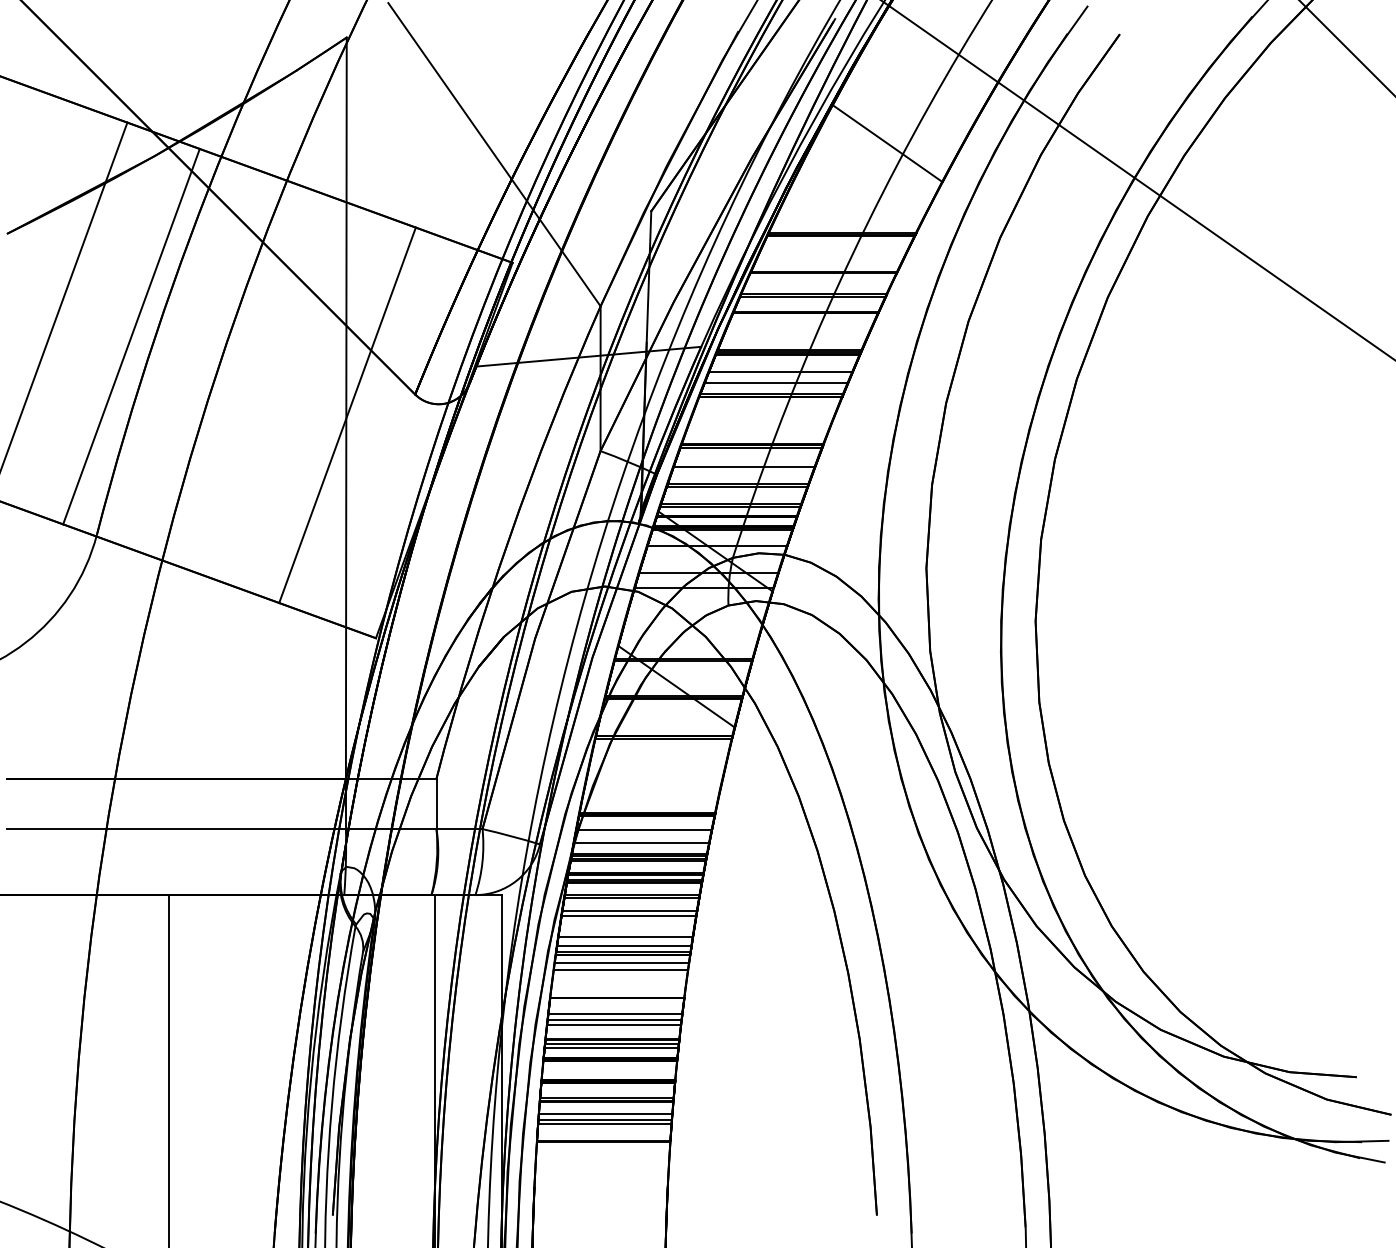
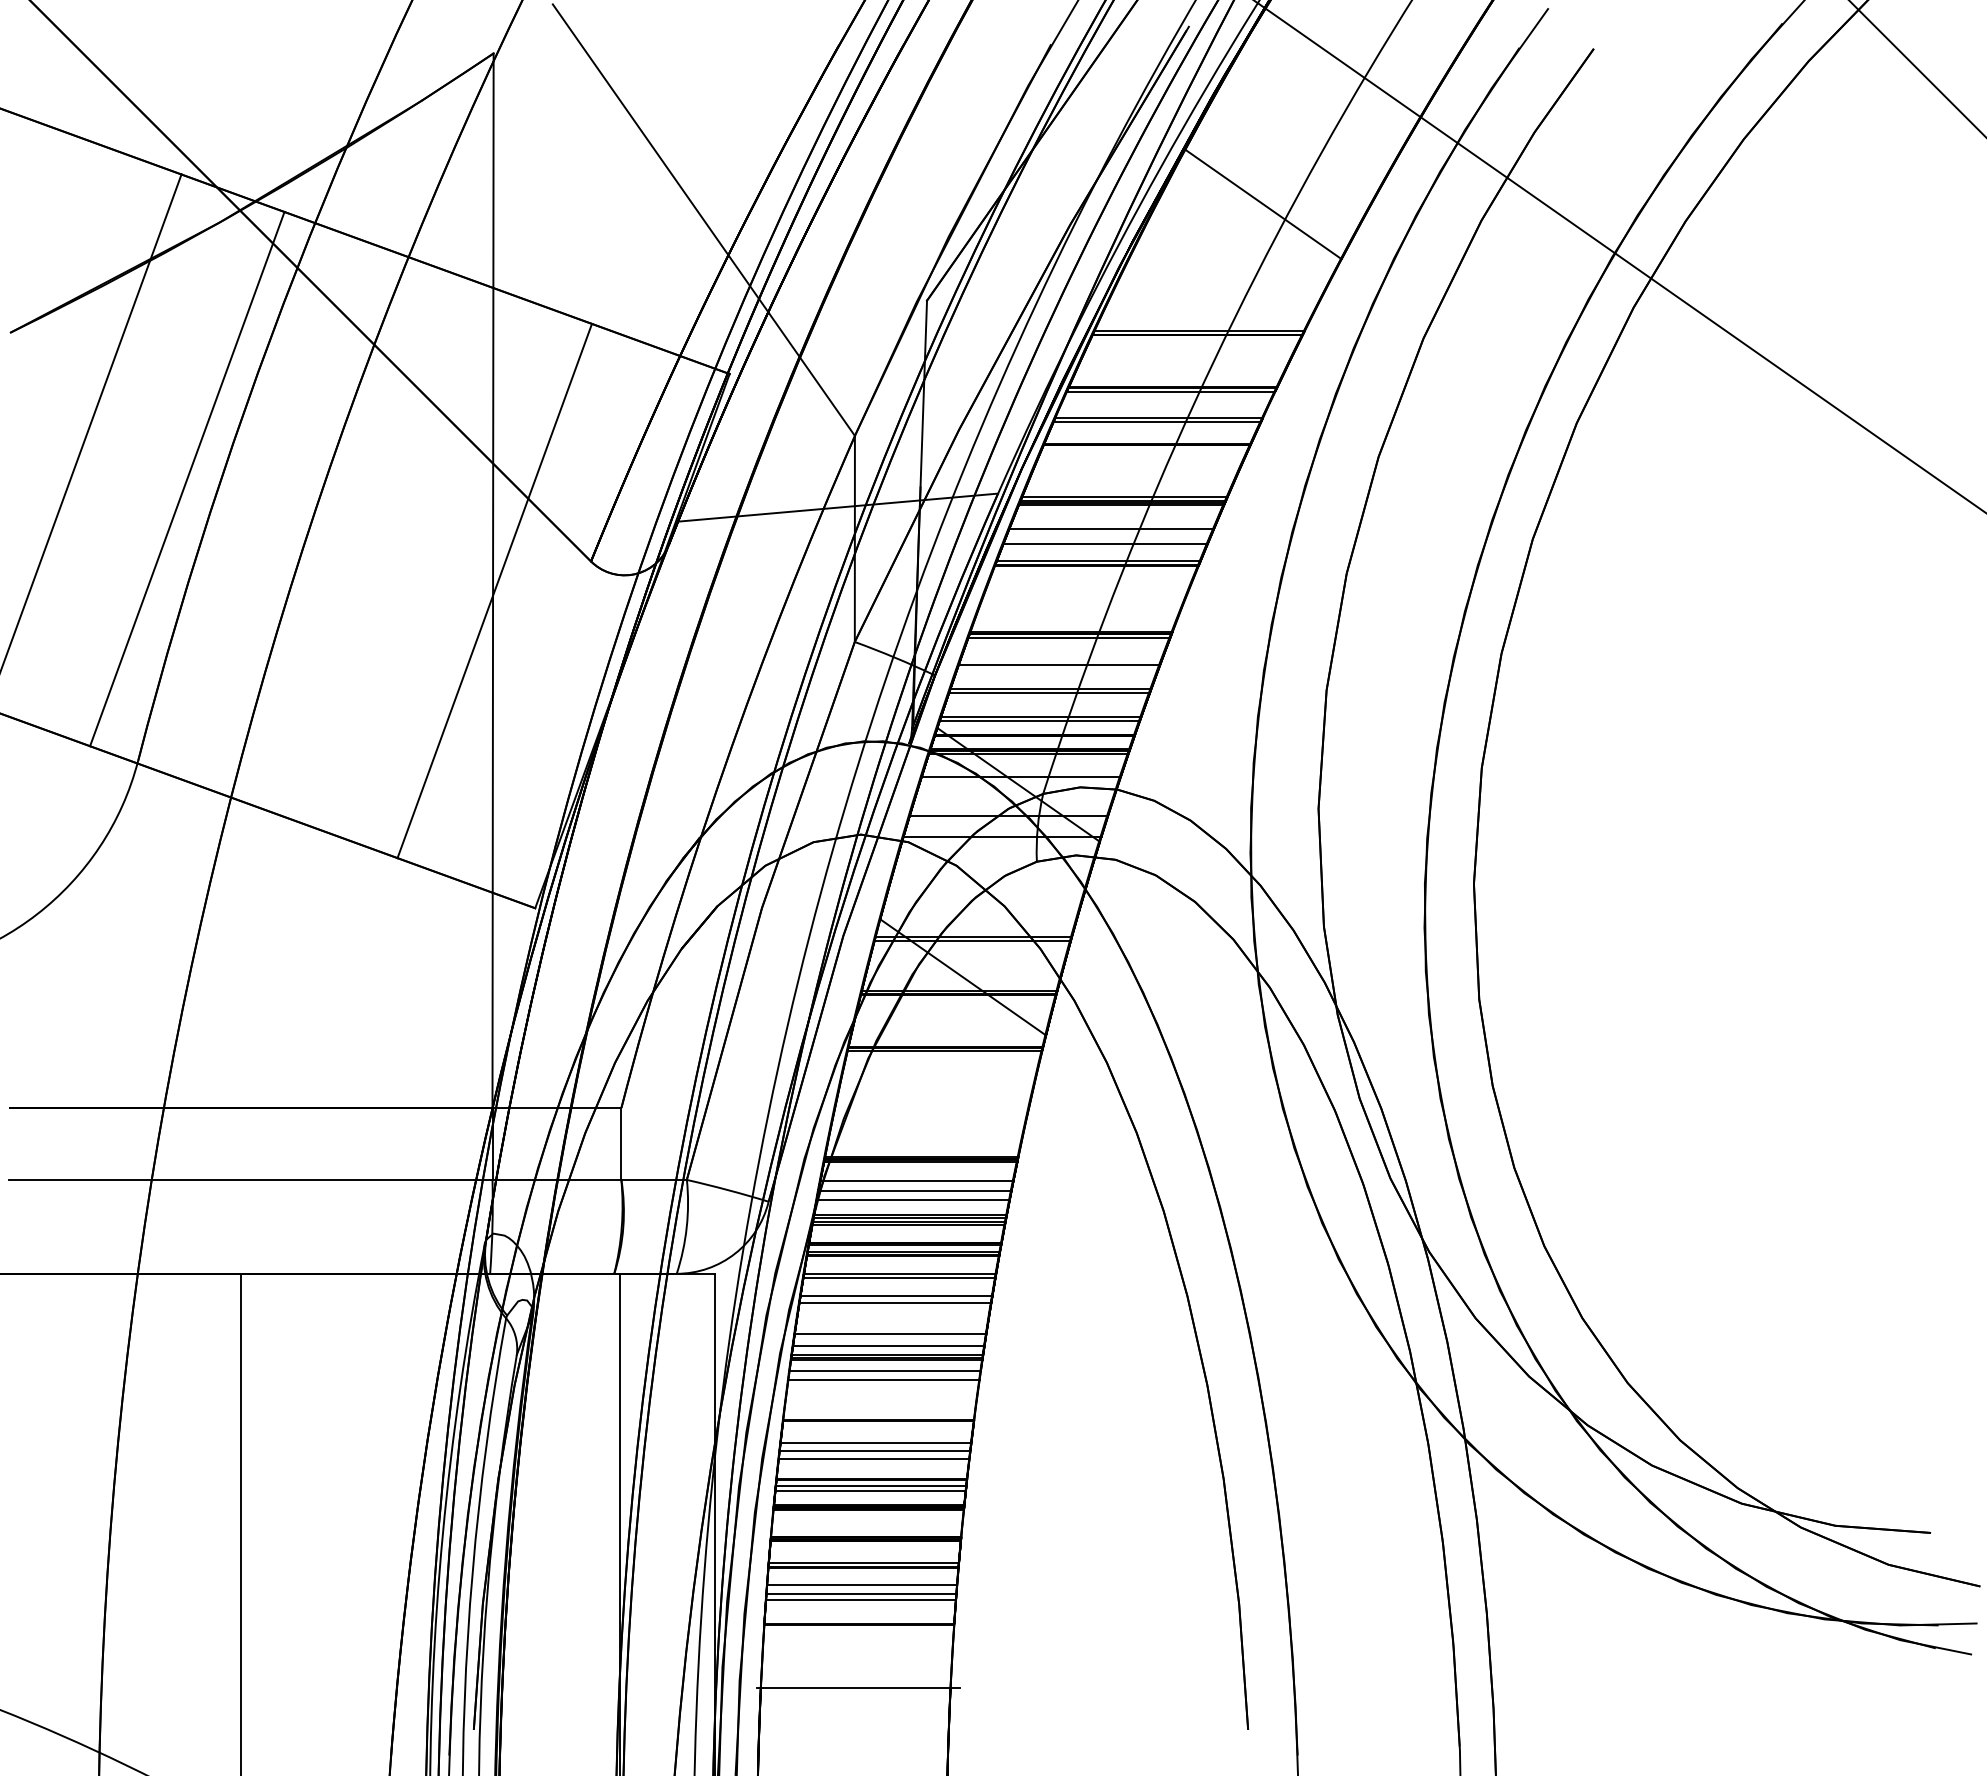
line: (822, 275) -> (1170, 391), added
line: (642, 836) -> (914, 1190), added
line: (603, 1186) -> (858, 1688), added

